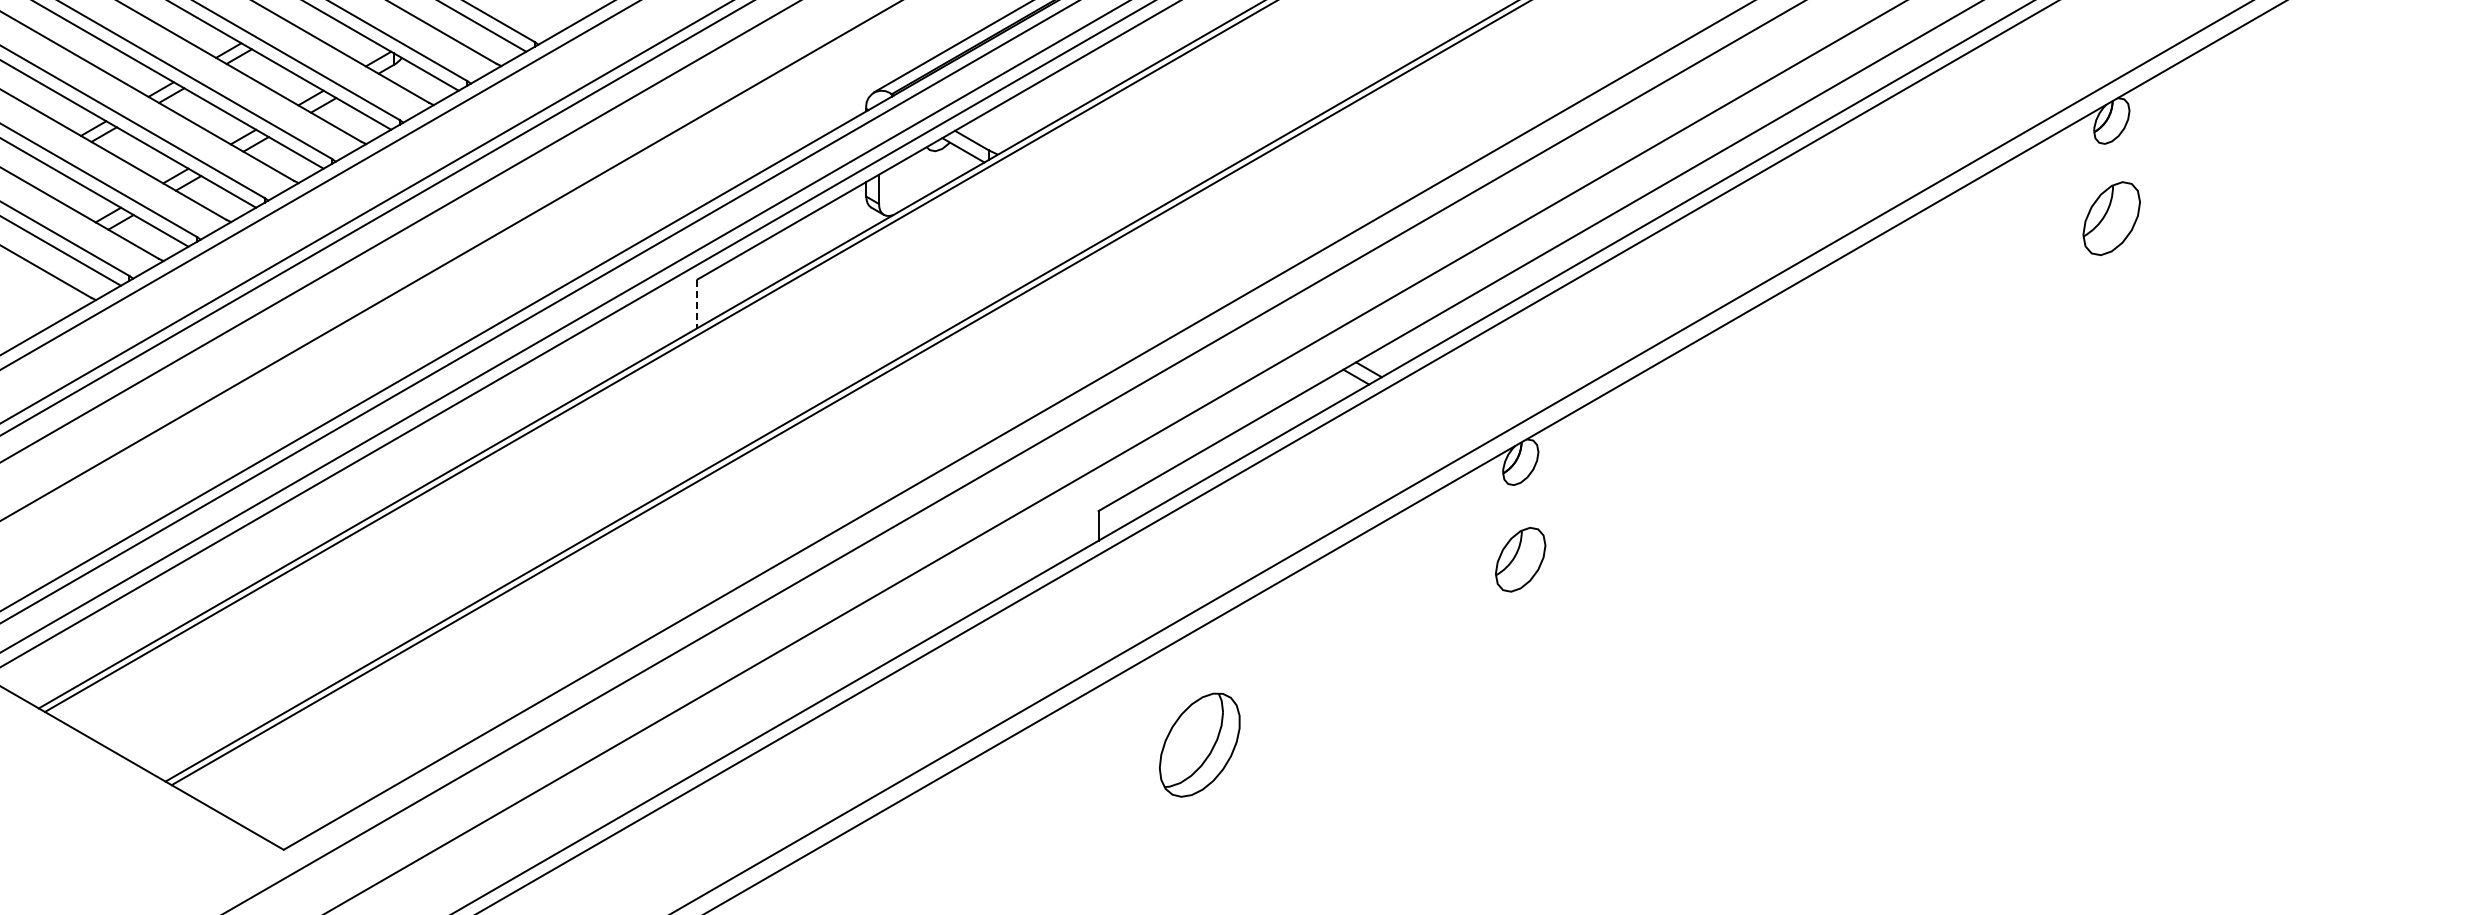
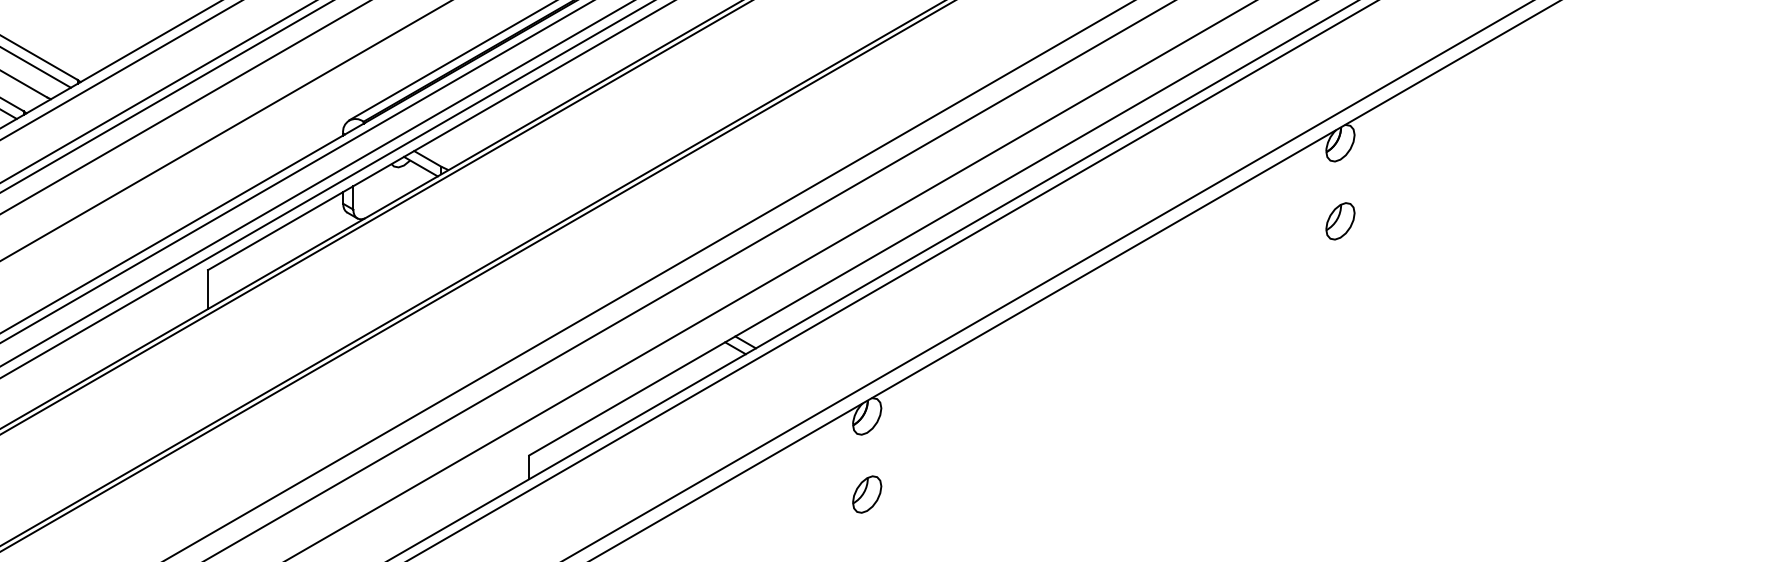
part: (2111, 218) -> (1340, 221), size x0.62
line: (697, 304) -> (208, 290), dashed -> solid
part: (1520, 559) -> (866, 494), size x0.71

